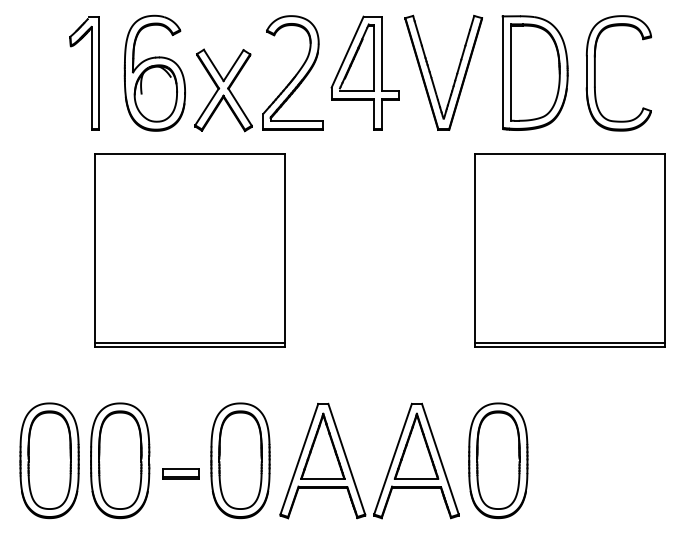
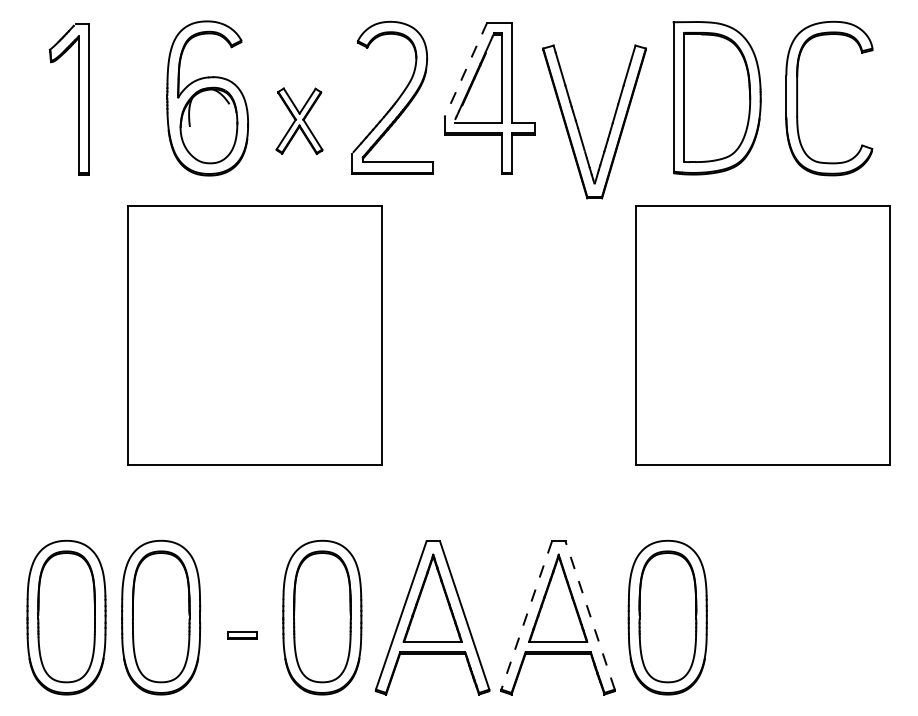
line: (347, 52) -> (465, 70), solid -> dashed
part: (91, 74) -> (78, 99), moved
part: (431, 75) -> (578, 125), moved
part: (223, 89) -> (299, 120), size x0.6
line: (189, 342) -> (254, 459), removed
line: (569, 342) -> (763, 459), removed
line: (392, 459) -> (526, 616), solid -> dashed
line: (440, 459) -> (590, 615), solid -> dashed
part: (180, 473) -> (242, 634), size x0.6

